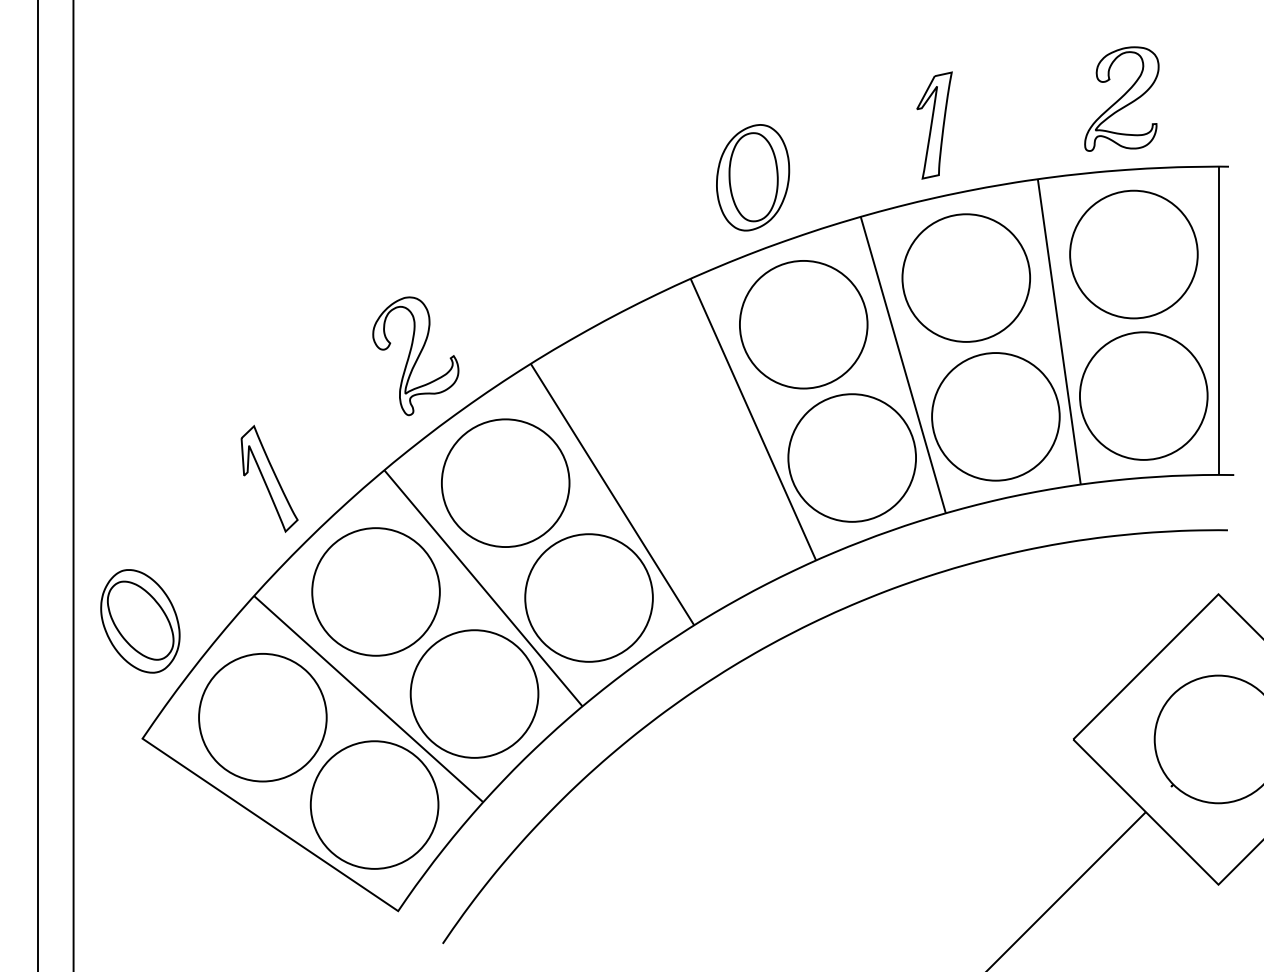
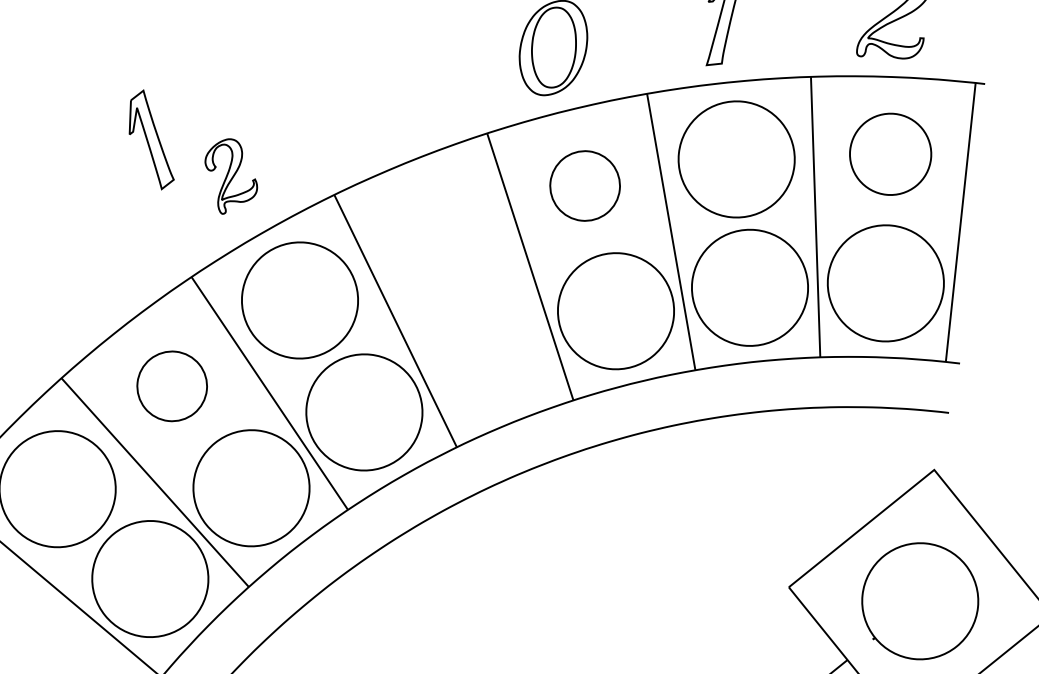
part: (1133, 254) -> (890, 154), size x0.7
part: (803, 324) -> (584, 185), size x0.6
part: (415, 356) -> (230, 177), size x0.7
part: (269, 478) -> (152, 139), moved
part: (375, 591) -> (171, 385), size x0.6

